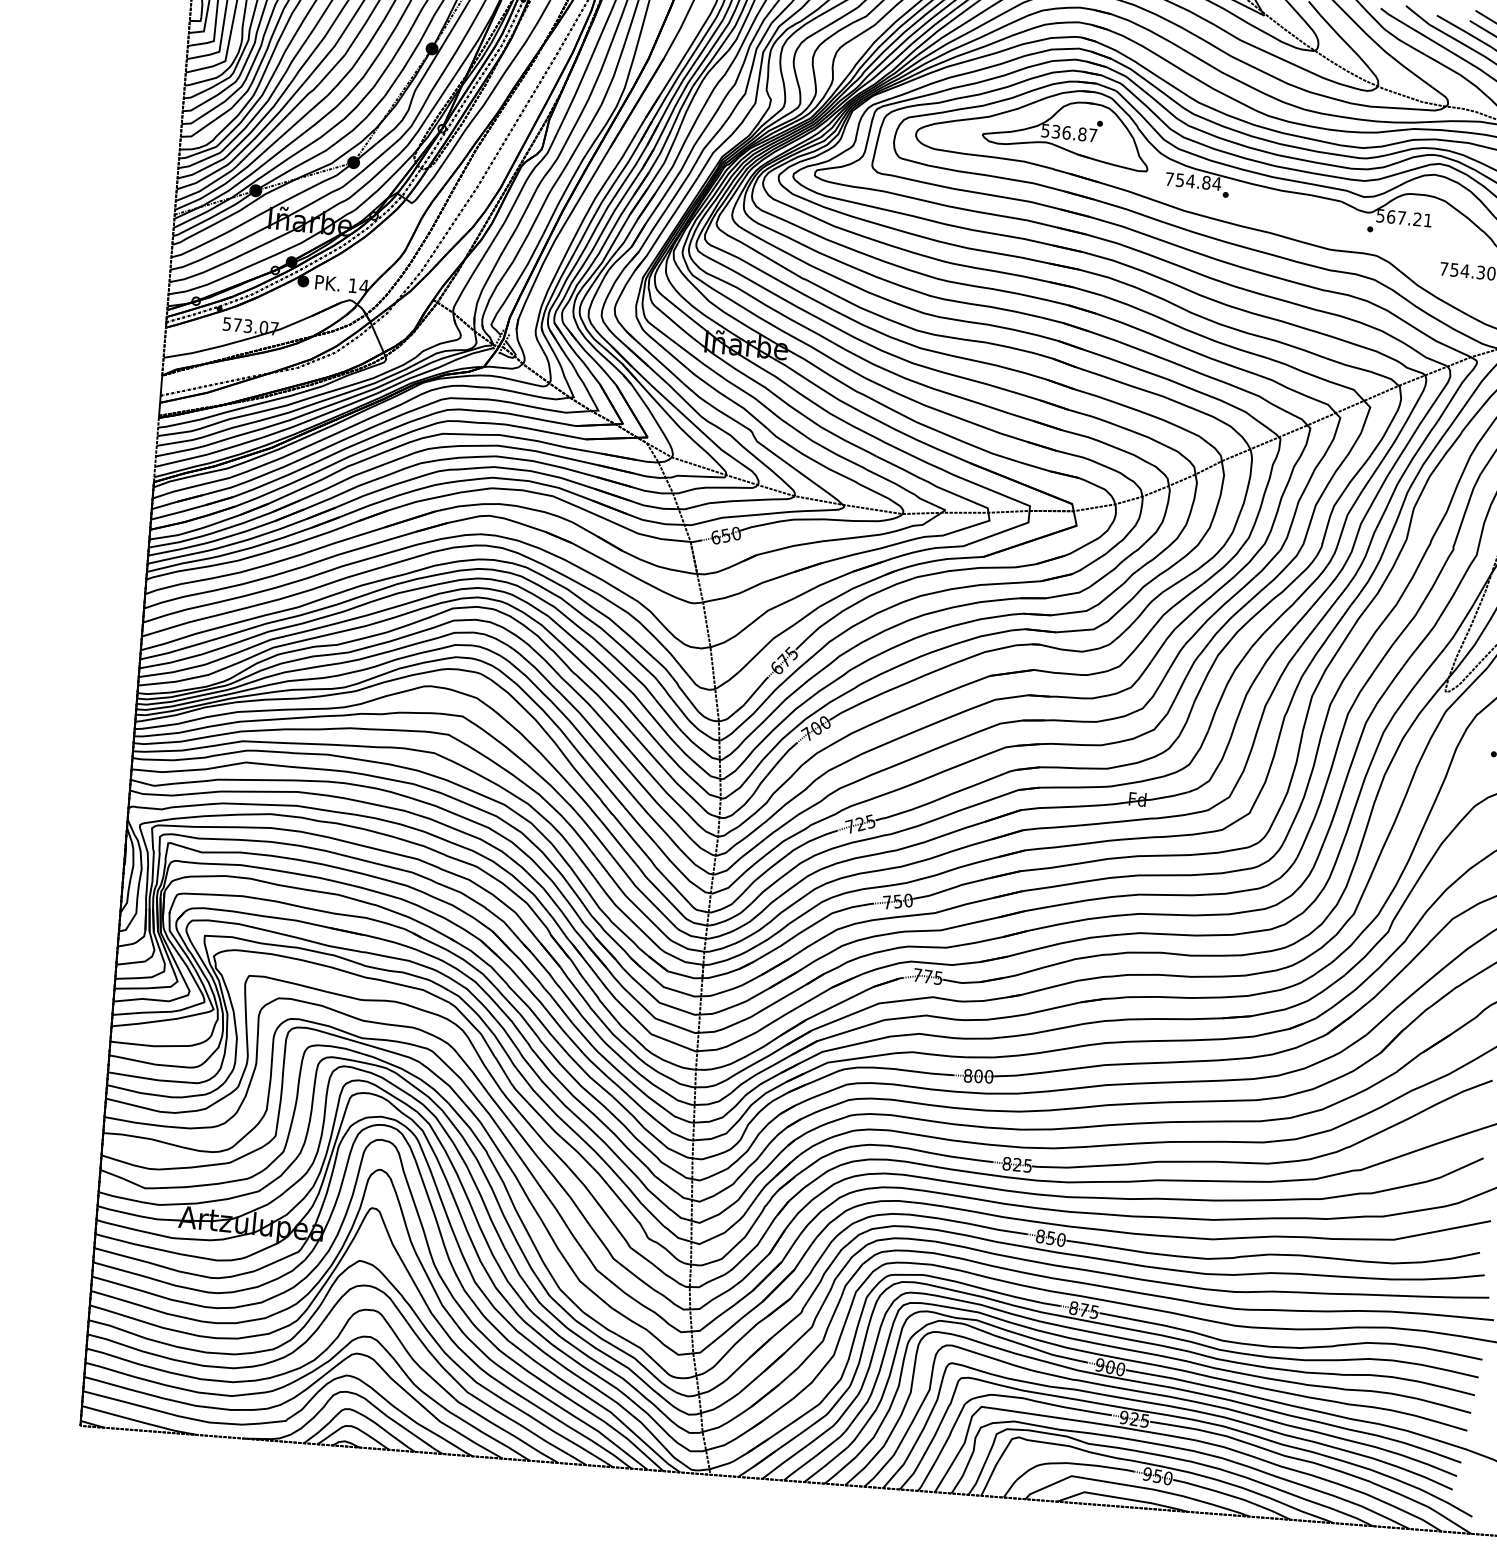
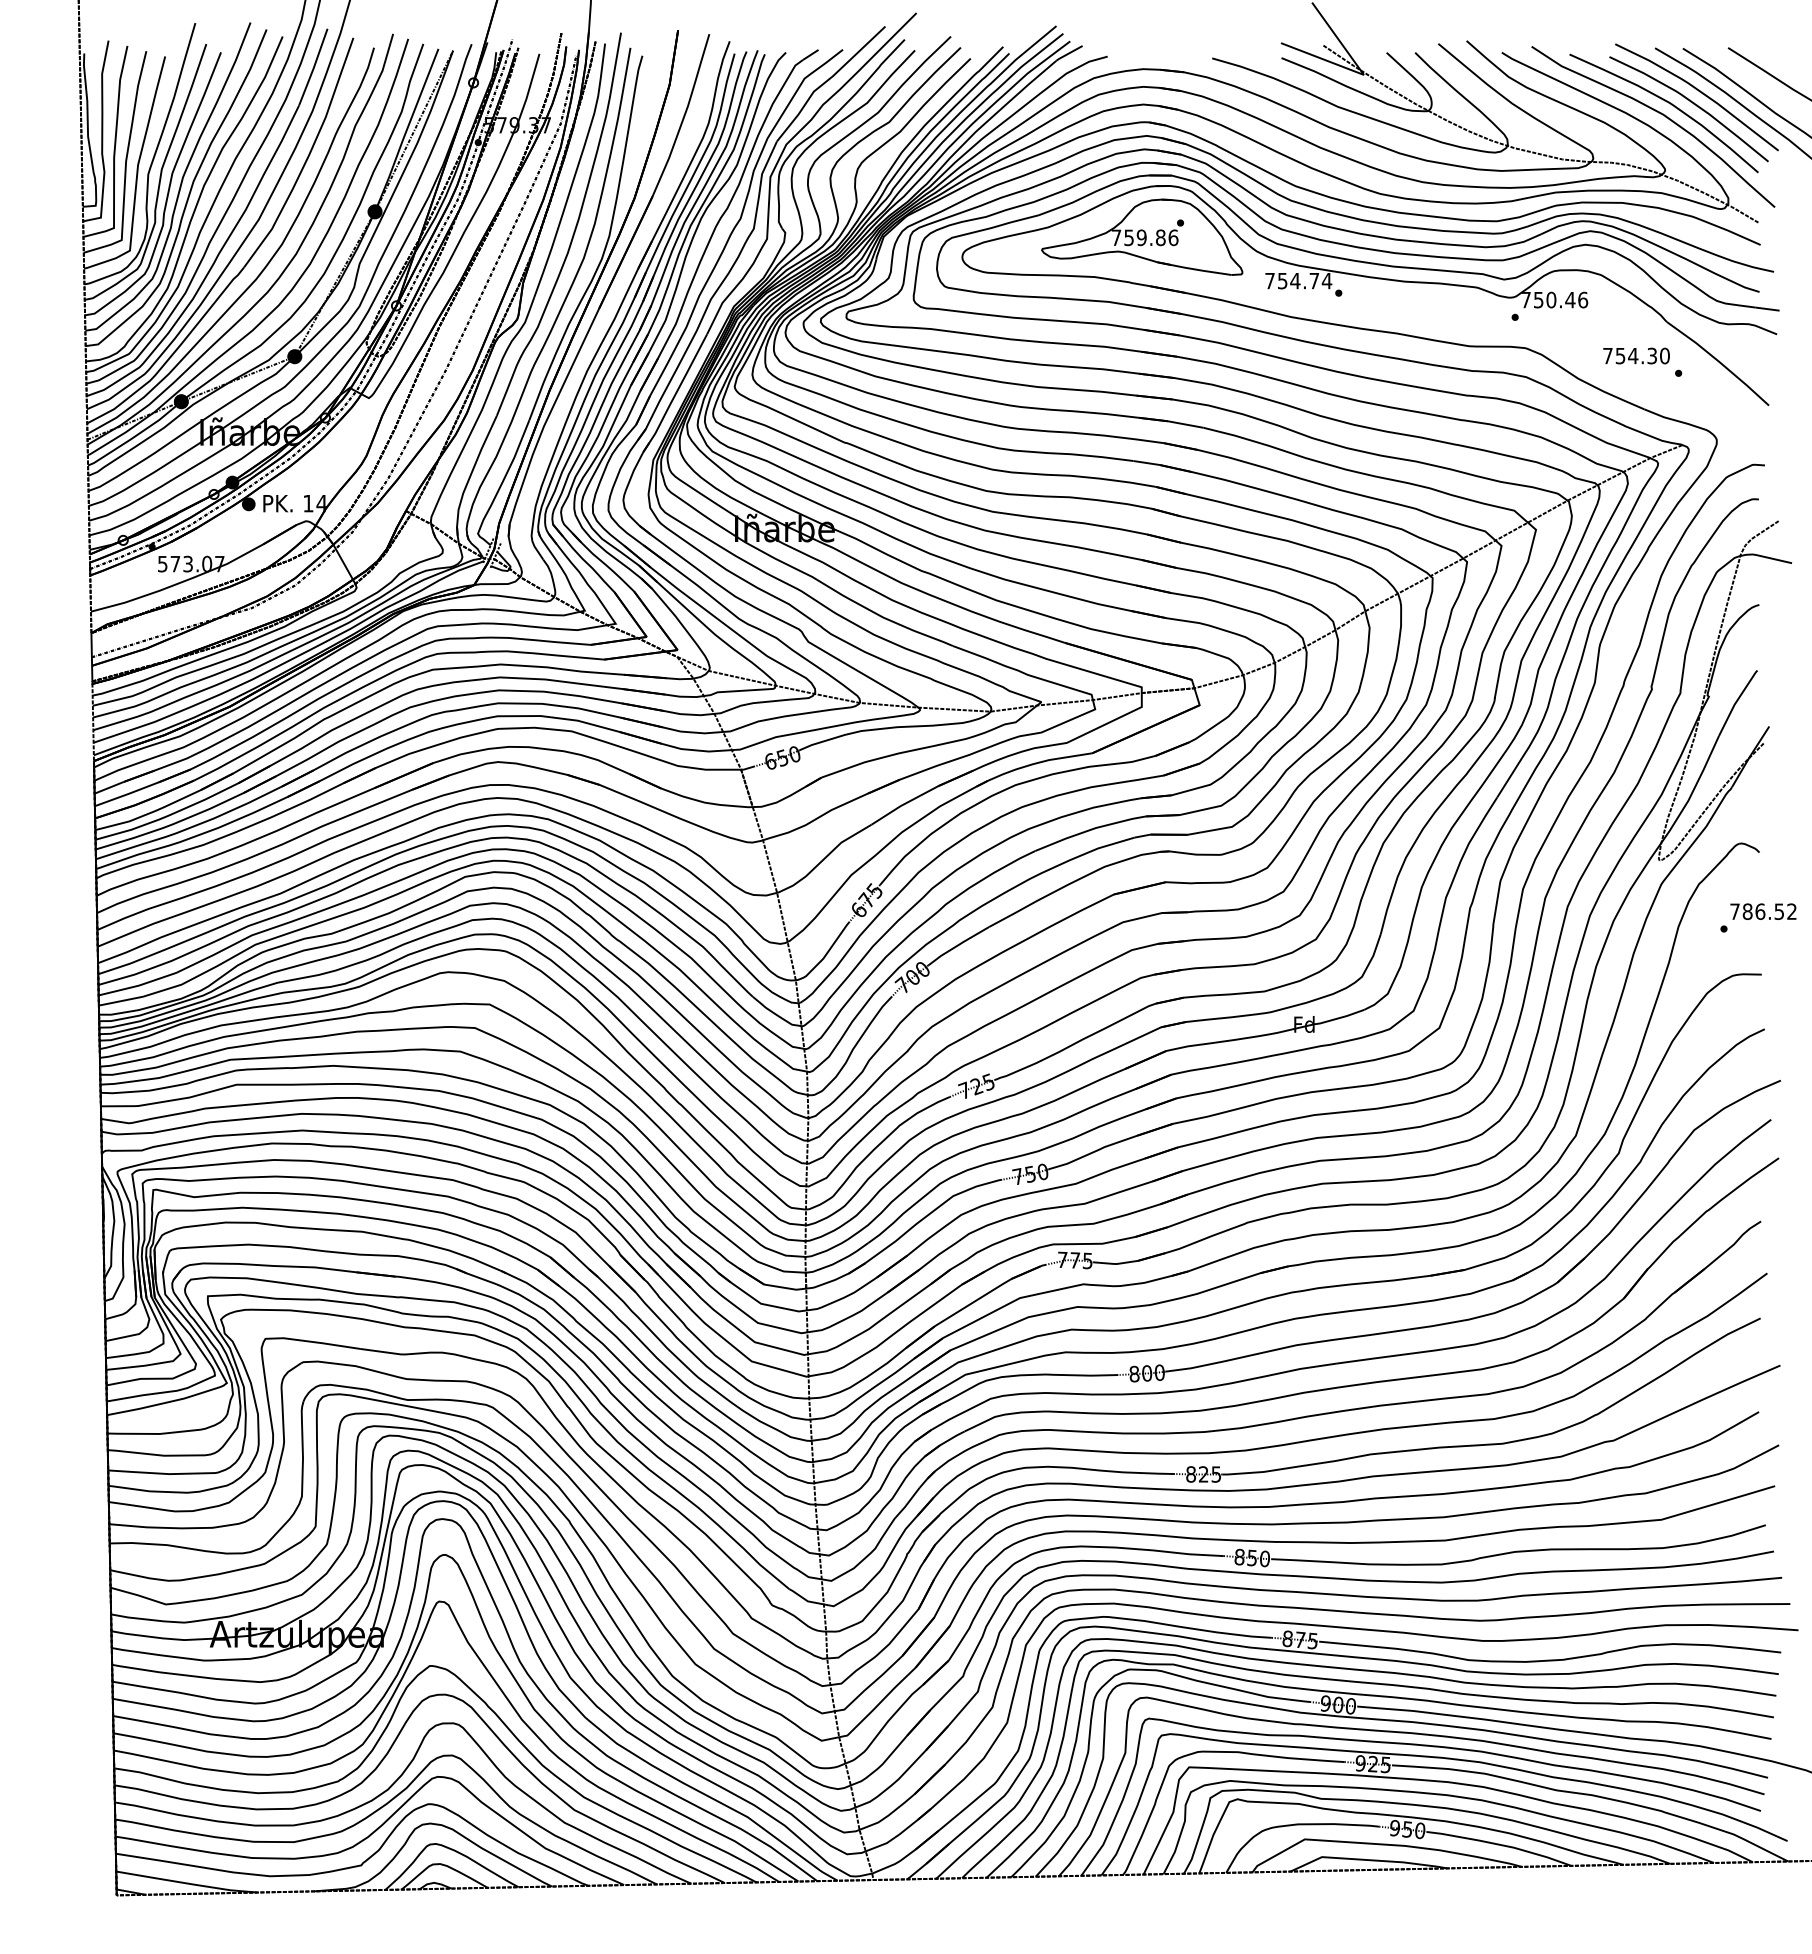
text: (1068, 132) -> (1144, 237), 536.87 -> 759.86
text: (1206, 182) -> (1314, 280), 754.84 -> 754.74
text: (1404, 217) -> (1554, 299), 567.21 -> 750.46

